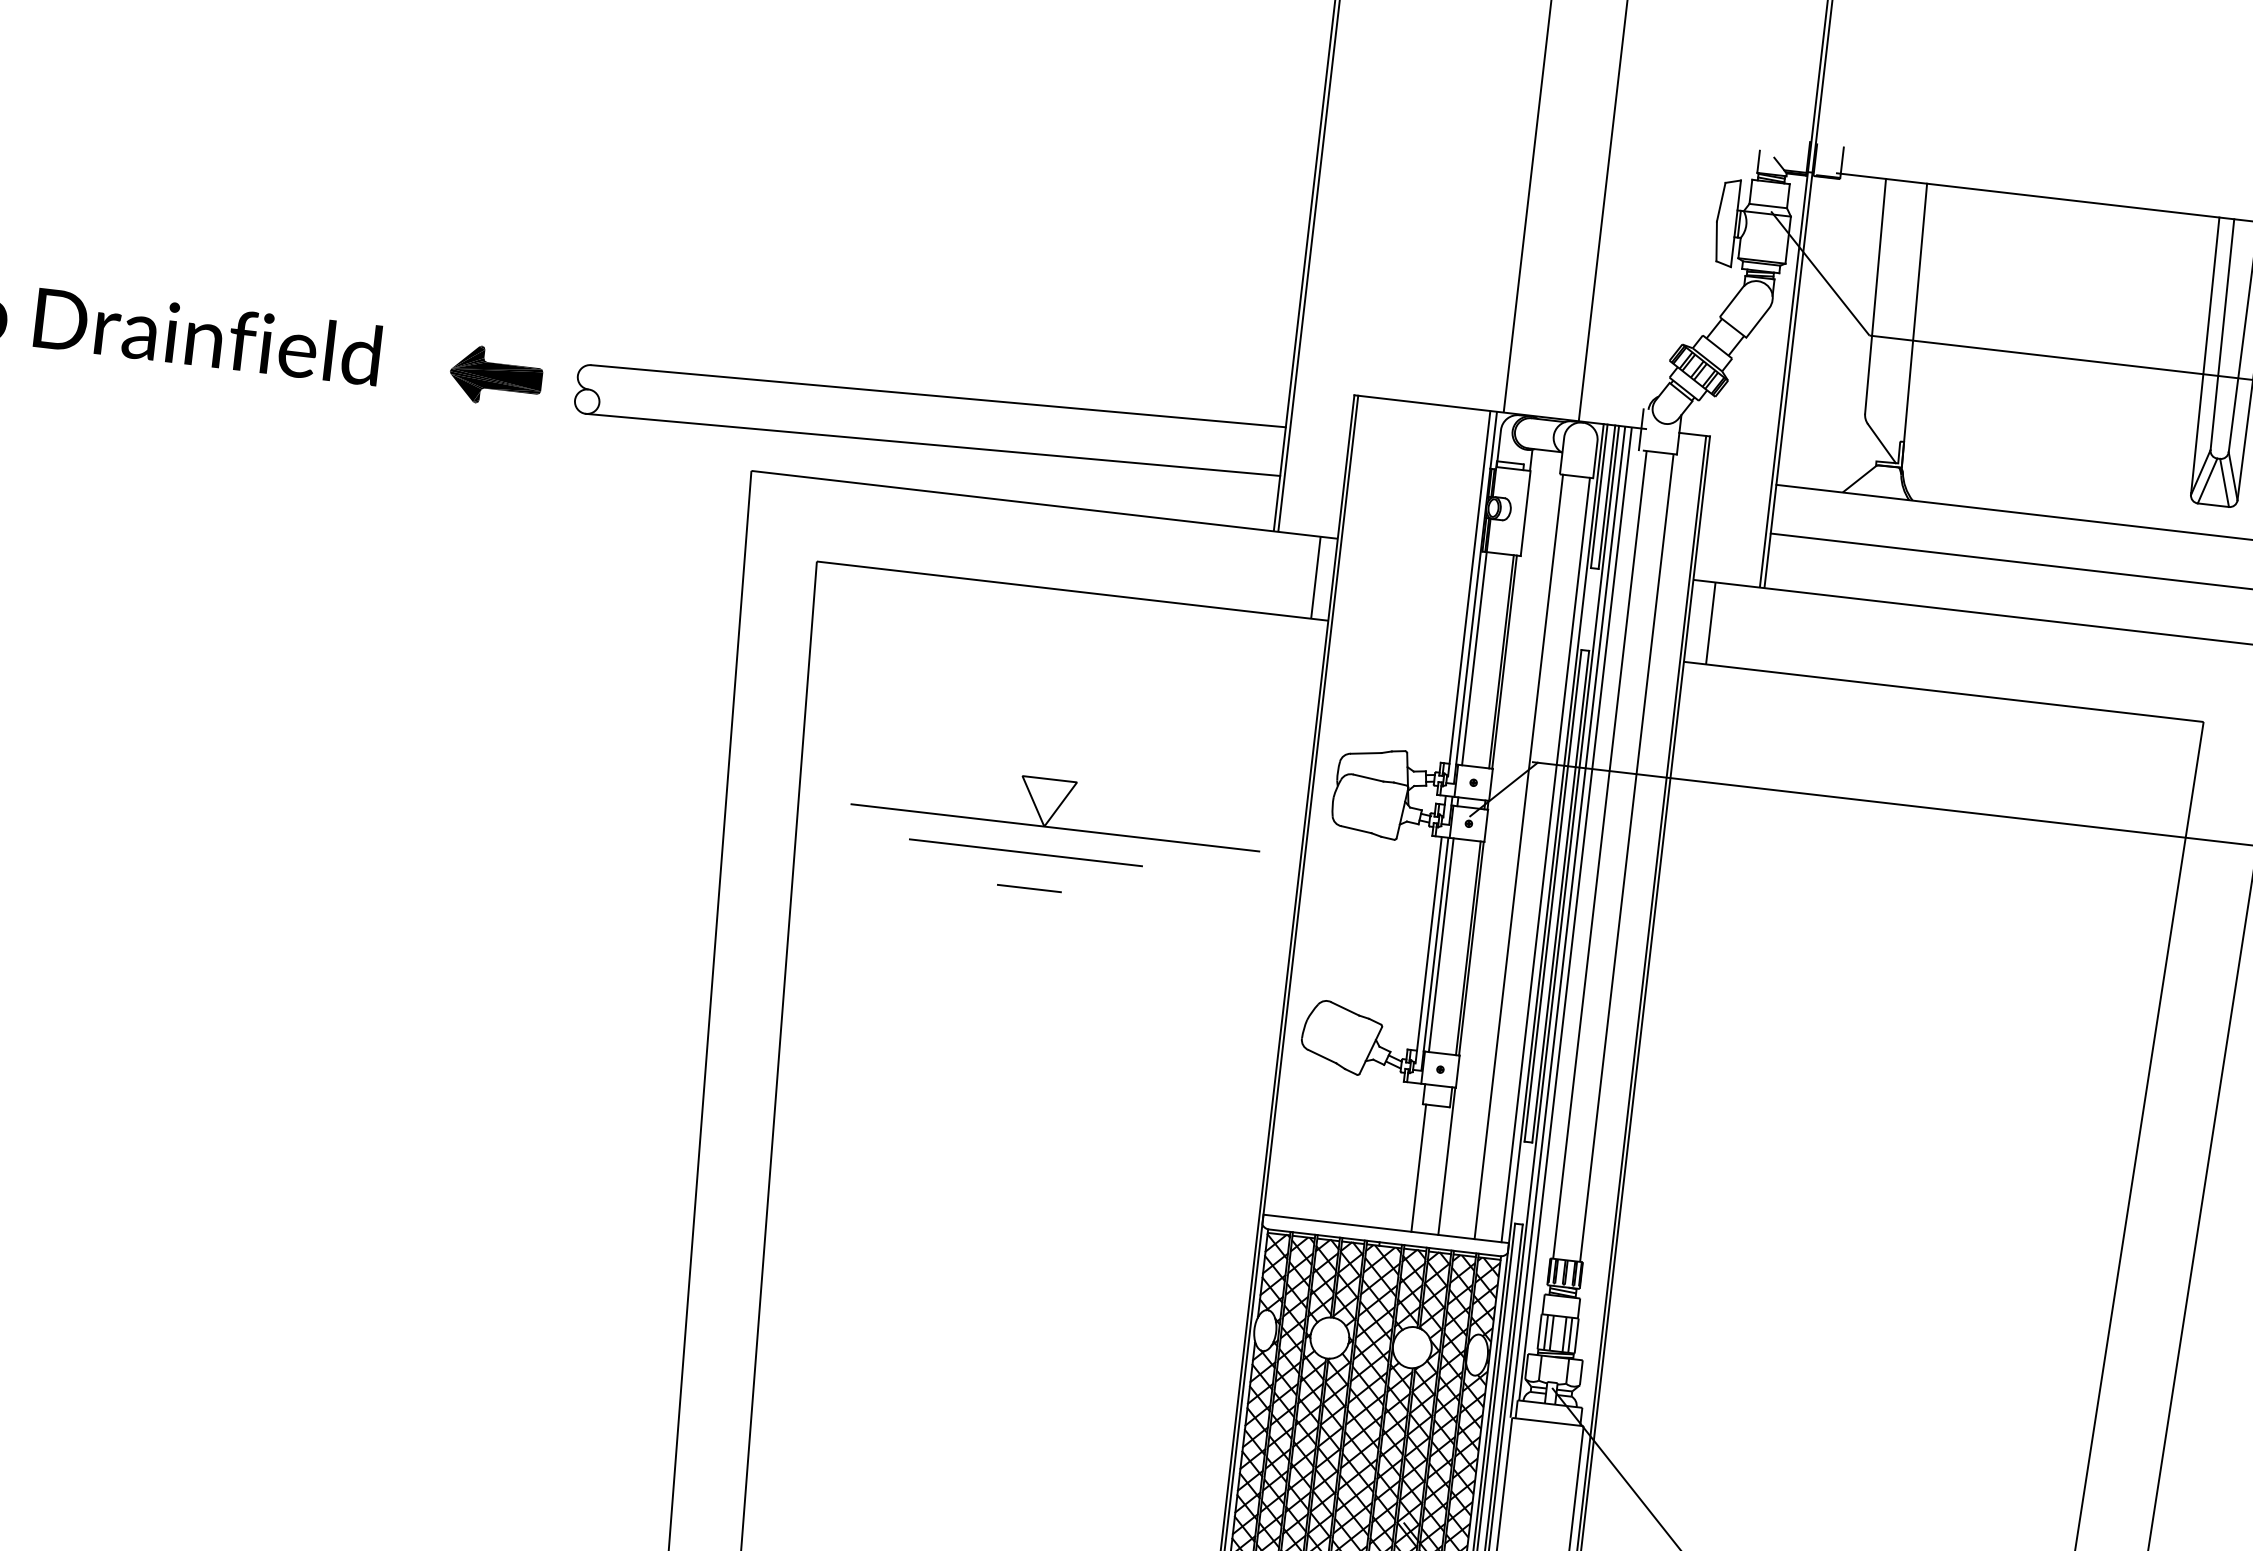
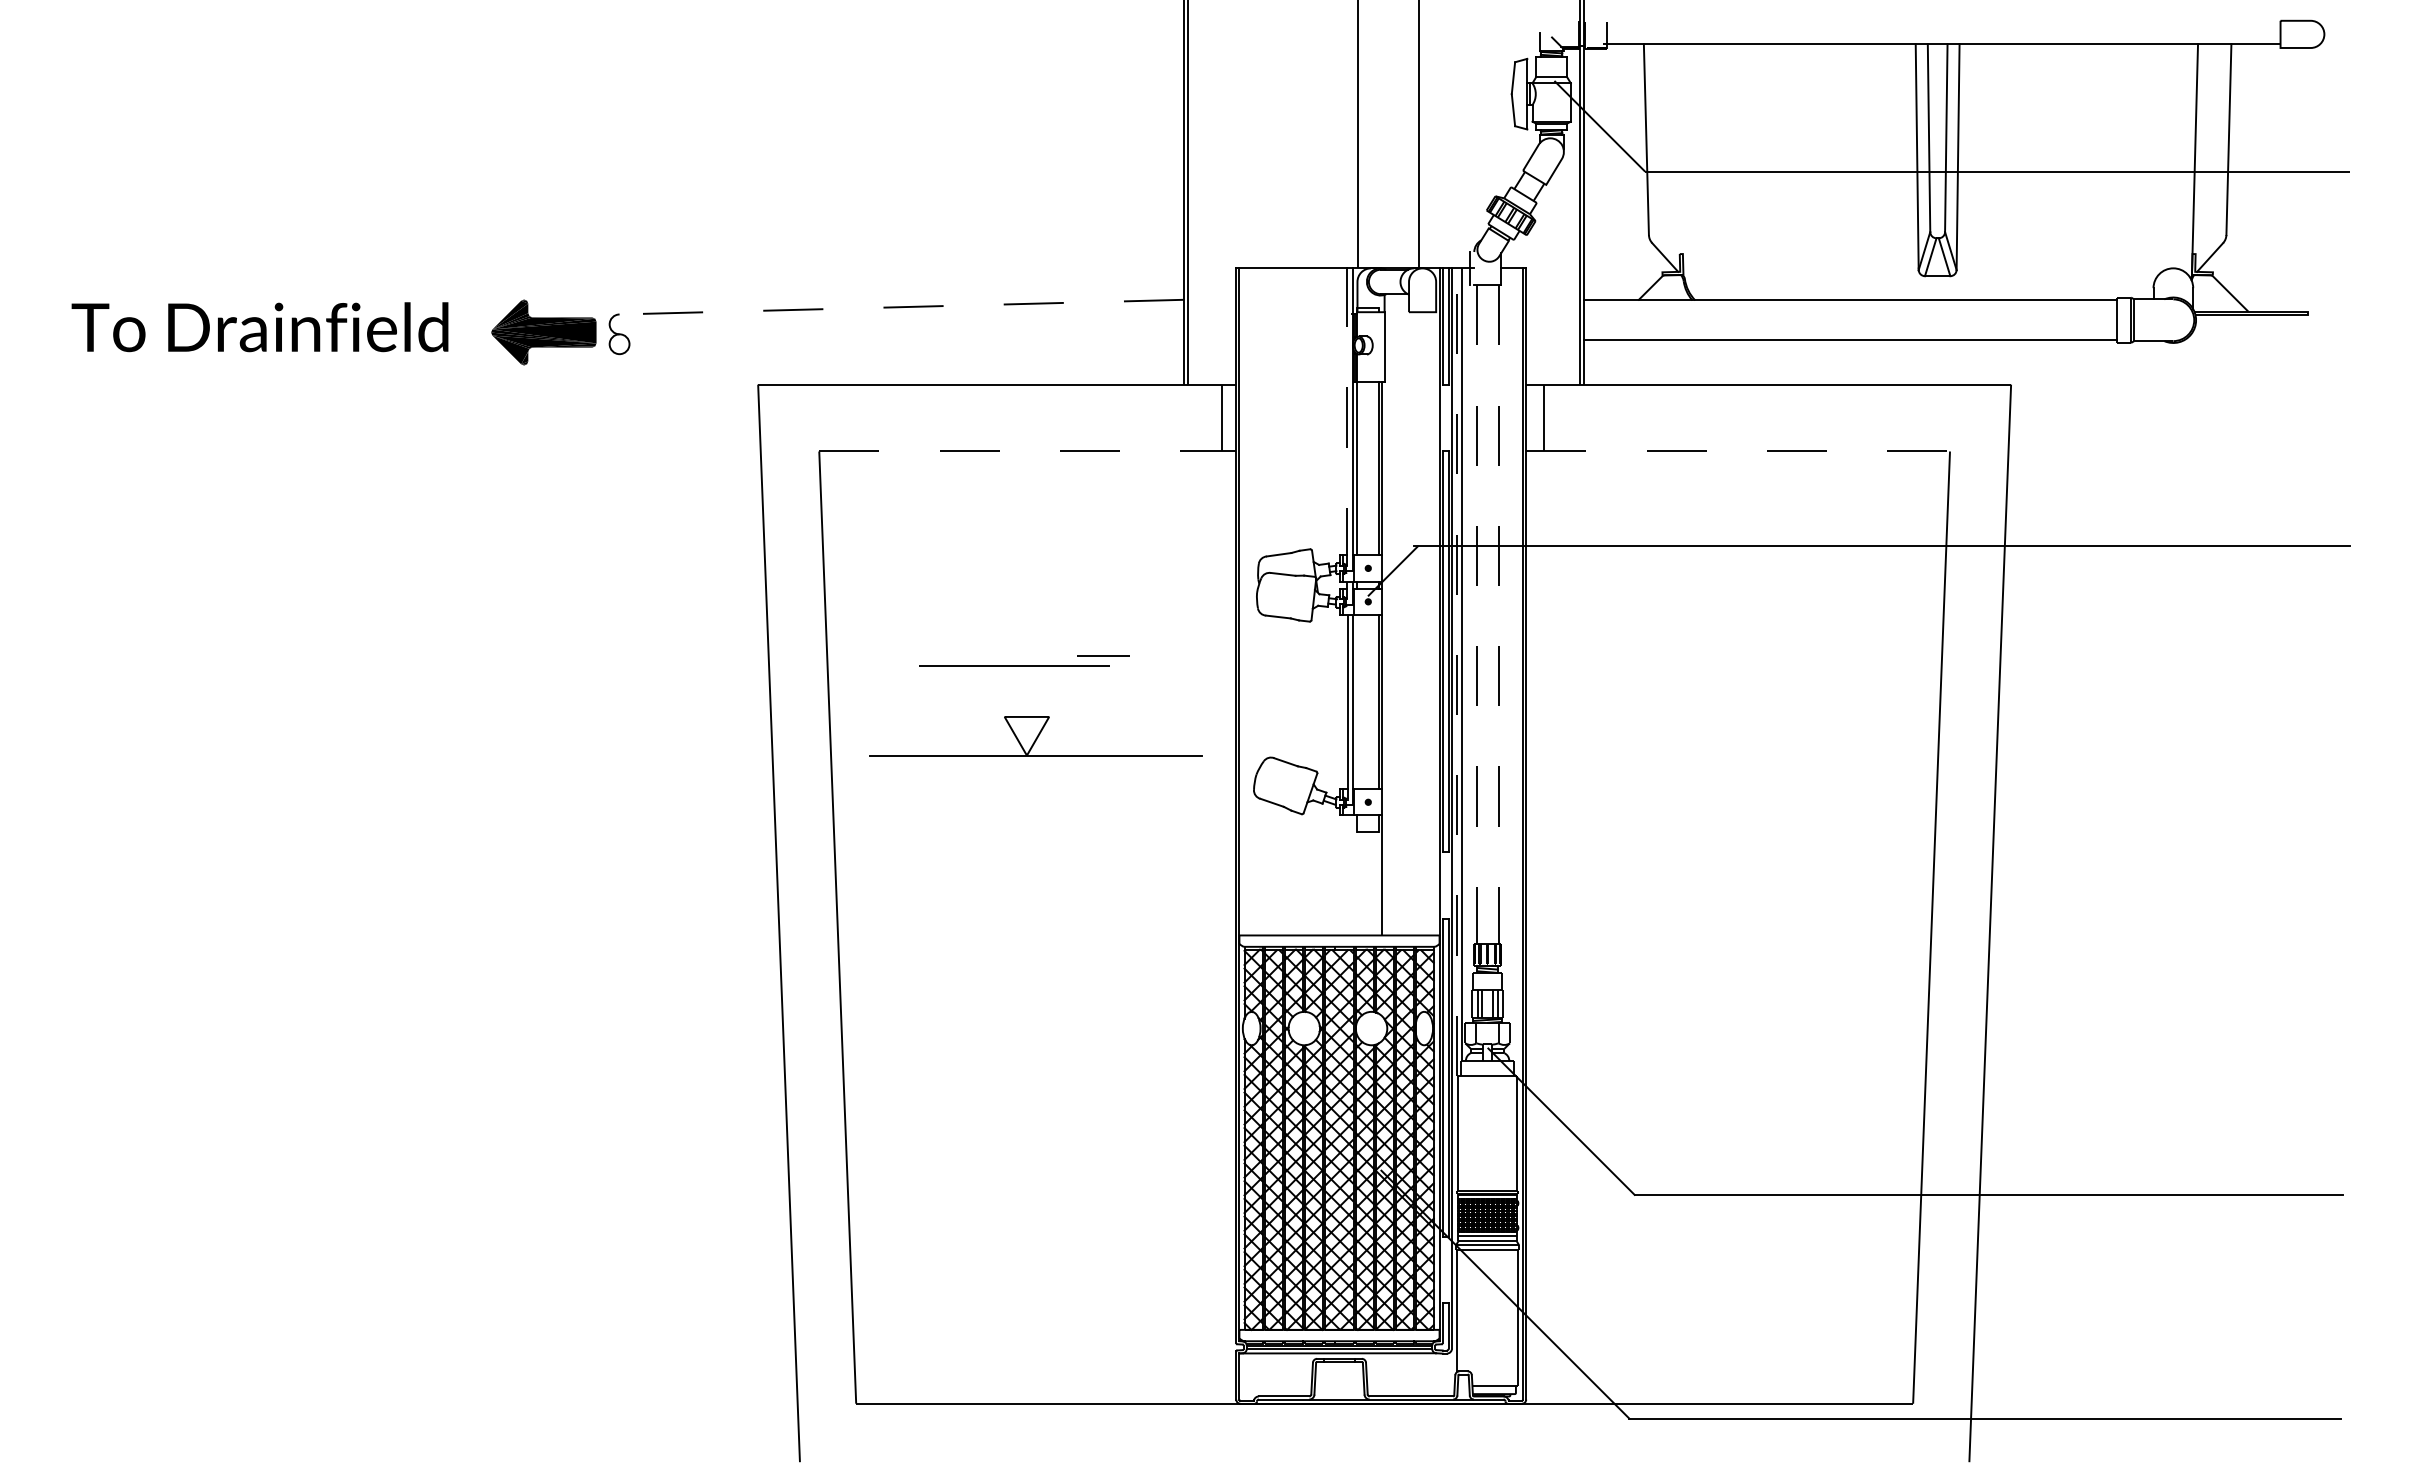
line: (1914, 328) -> (1680, 161), removed
part: (495, 376) -> (543, 332), size x1.4
line: (938, 396) -> (901, 307), solid -> dashed
line: (932, 444) -> (901, 346), removed
line: (1072, 591) -> (1027, 451), solid -> dashed
line: (1469, 593) -> (1347, 416), solid -> dashed
line: (1944, 691) -> (1738, 451), solid -> dashed
part: (1057, 804) -> (1035, 736), moved
line: (1599, 855) -> (1476, 615), solid -> dashed
line: (1518, 856) -> (1411, 623), removed
line: (1545, 859) -> (1433, 623), removed
line: (1626, 859) -> (1498, 615), solid -> dashed
line: (1029, 888) -> (1103, 655), moved
line: (1568, 921) -> (1457, 671), solid -> dashed
line: (1441, 944) -> (1357, 701), removed
line: (1419, 1168) -> (1360, 883), removed

